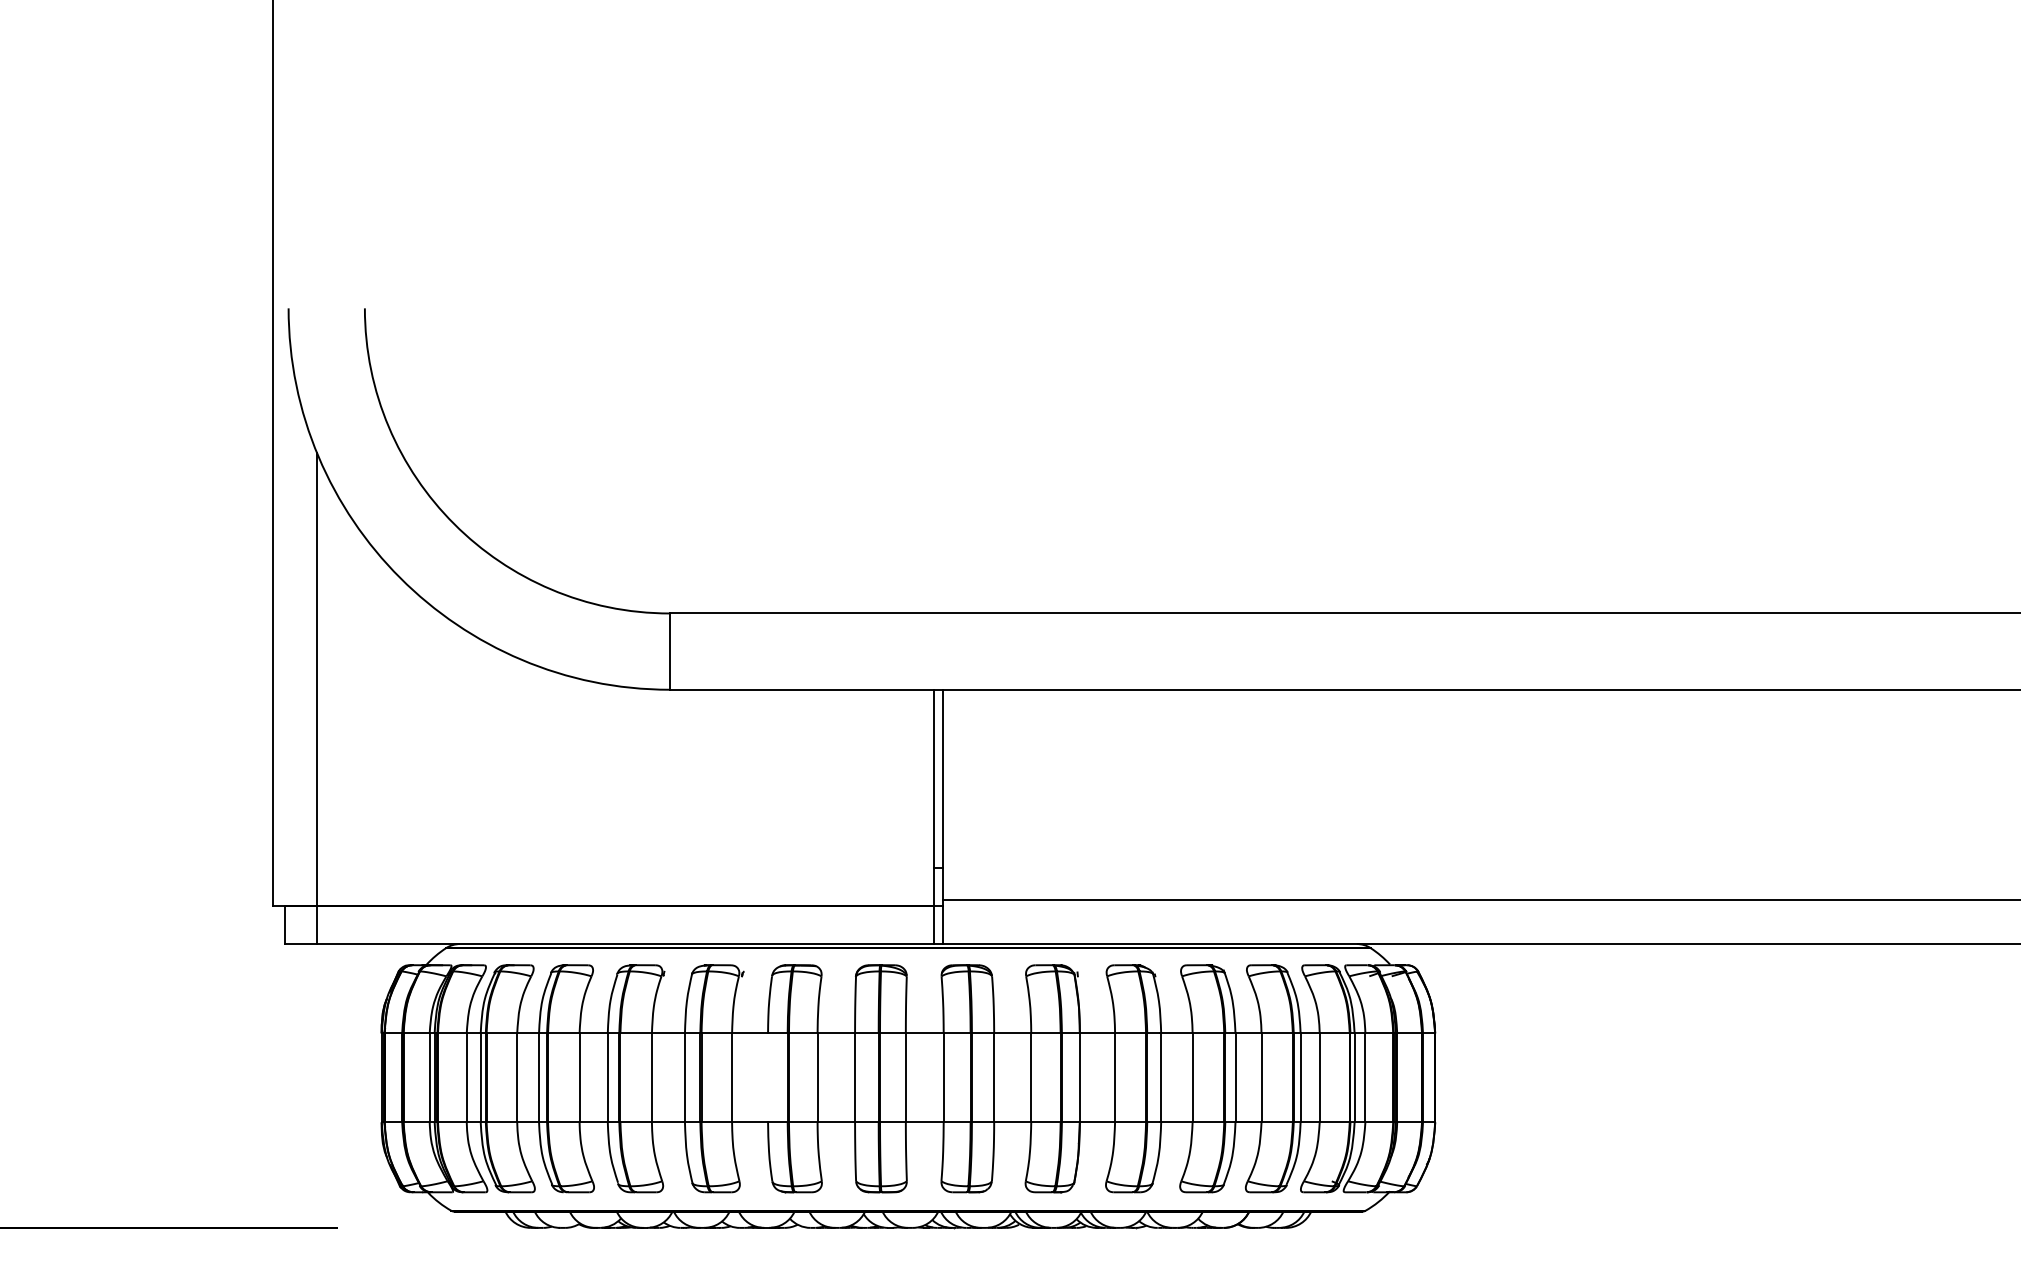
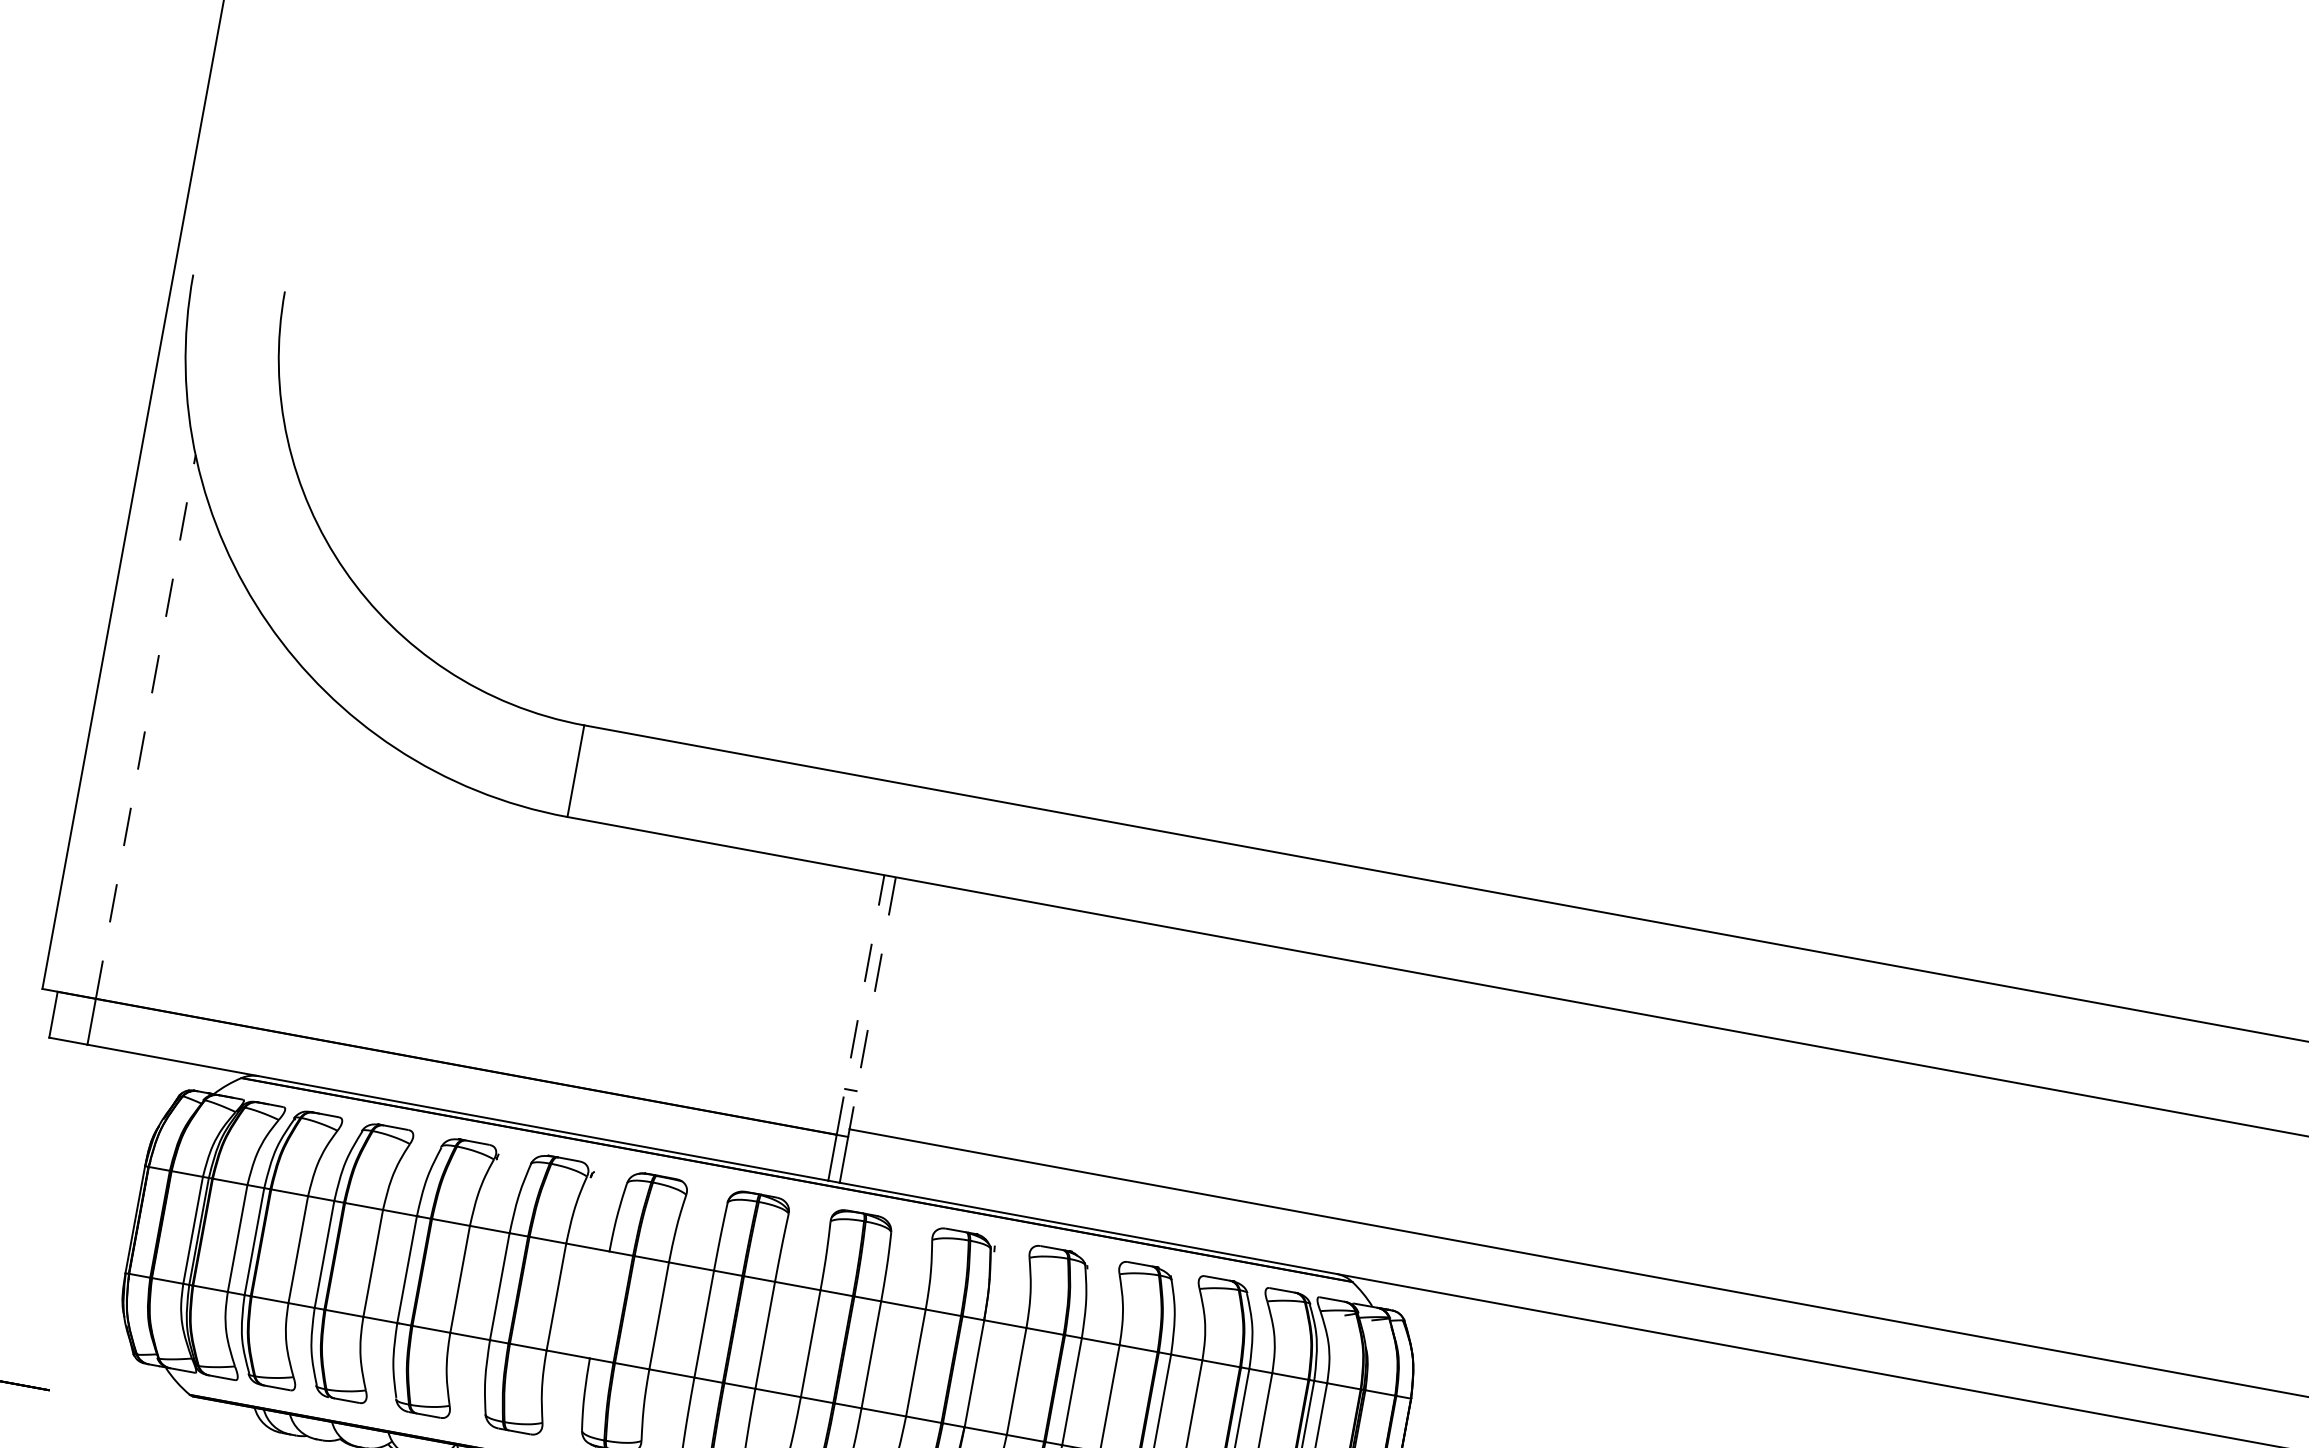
line: (317, 679) -> (146, 726), solid -> dashed
line: (943, 794) -> (872, 1003), solid -> dashed
line: (933, 797) -> (860, 1004), solid -> dashed

